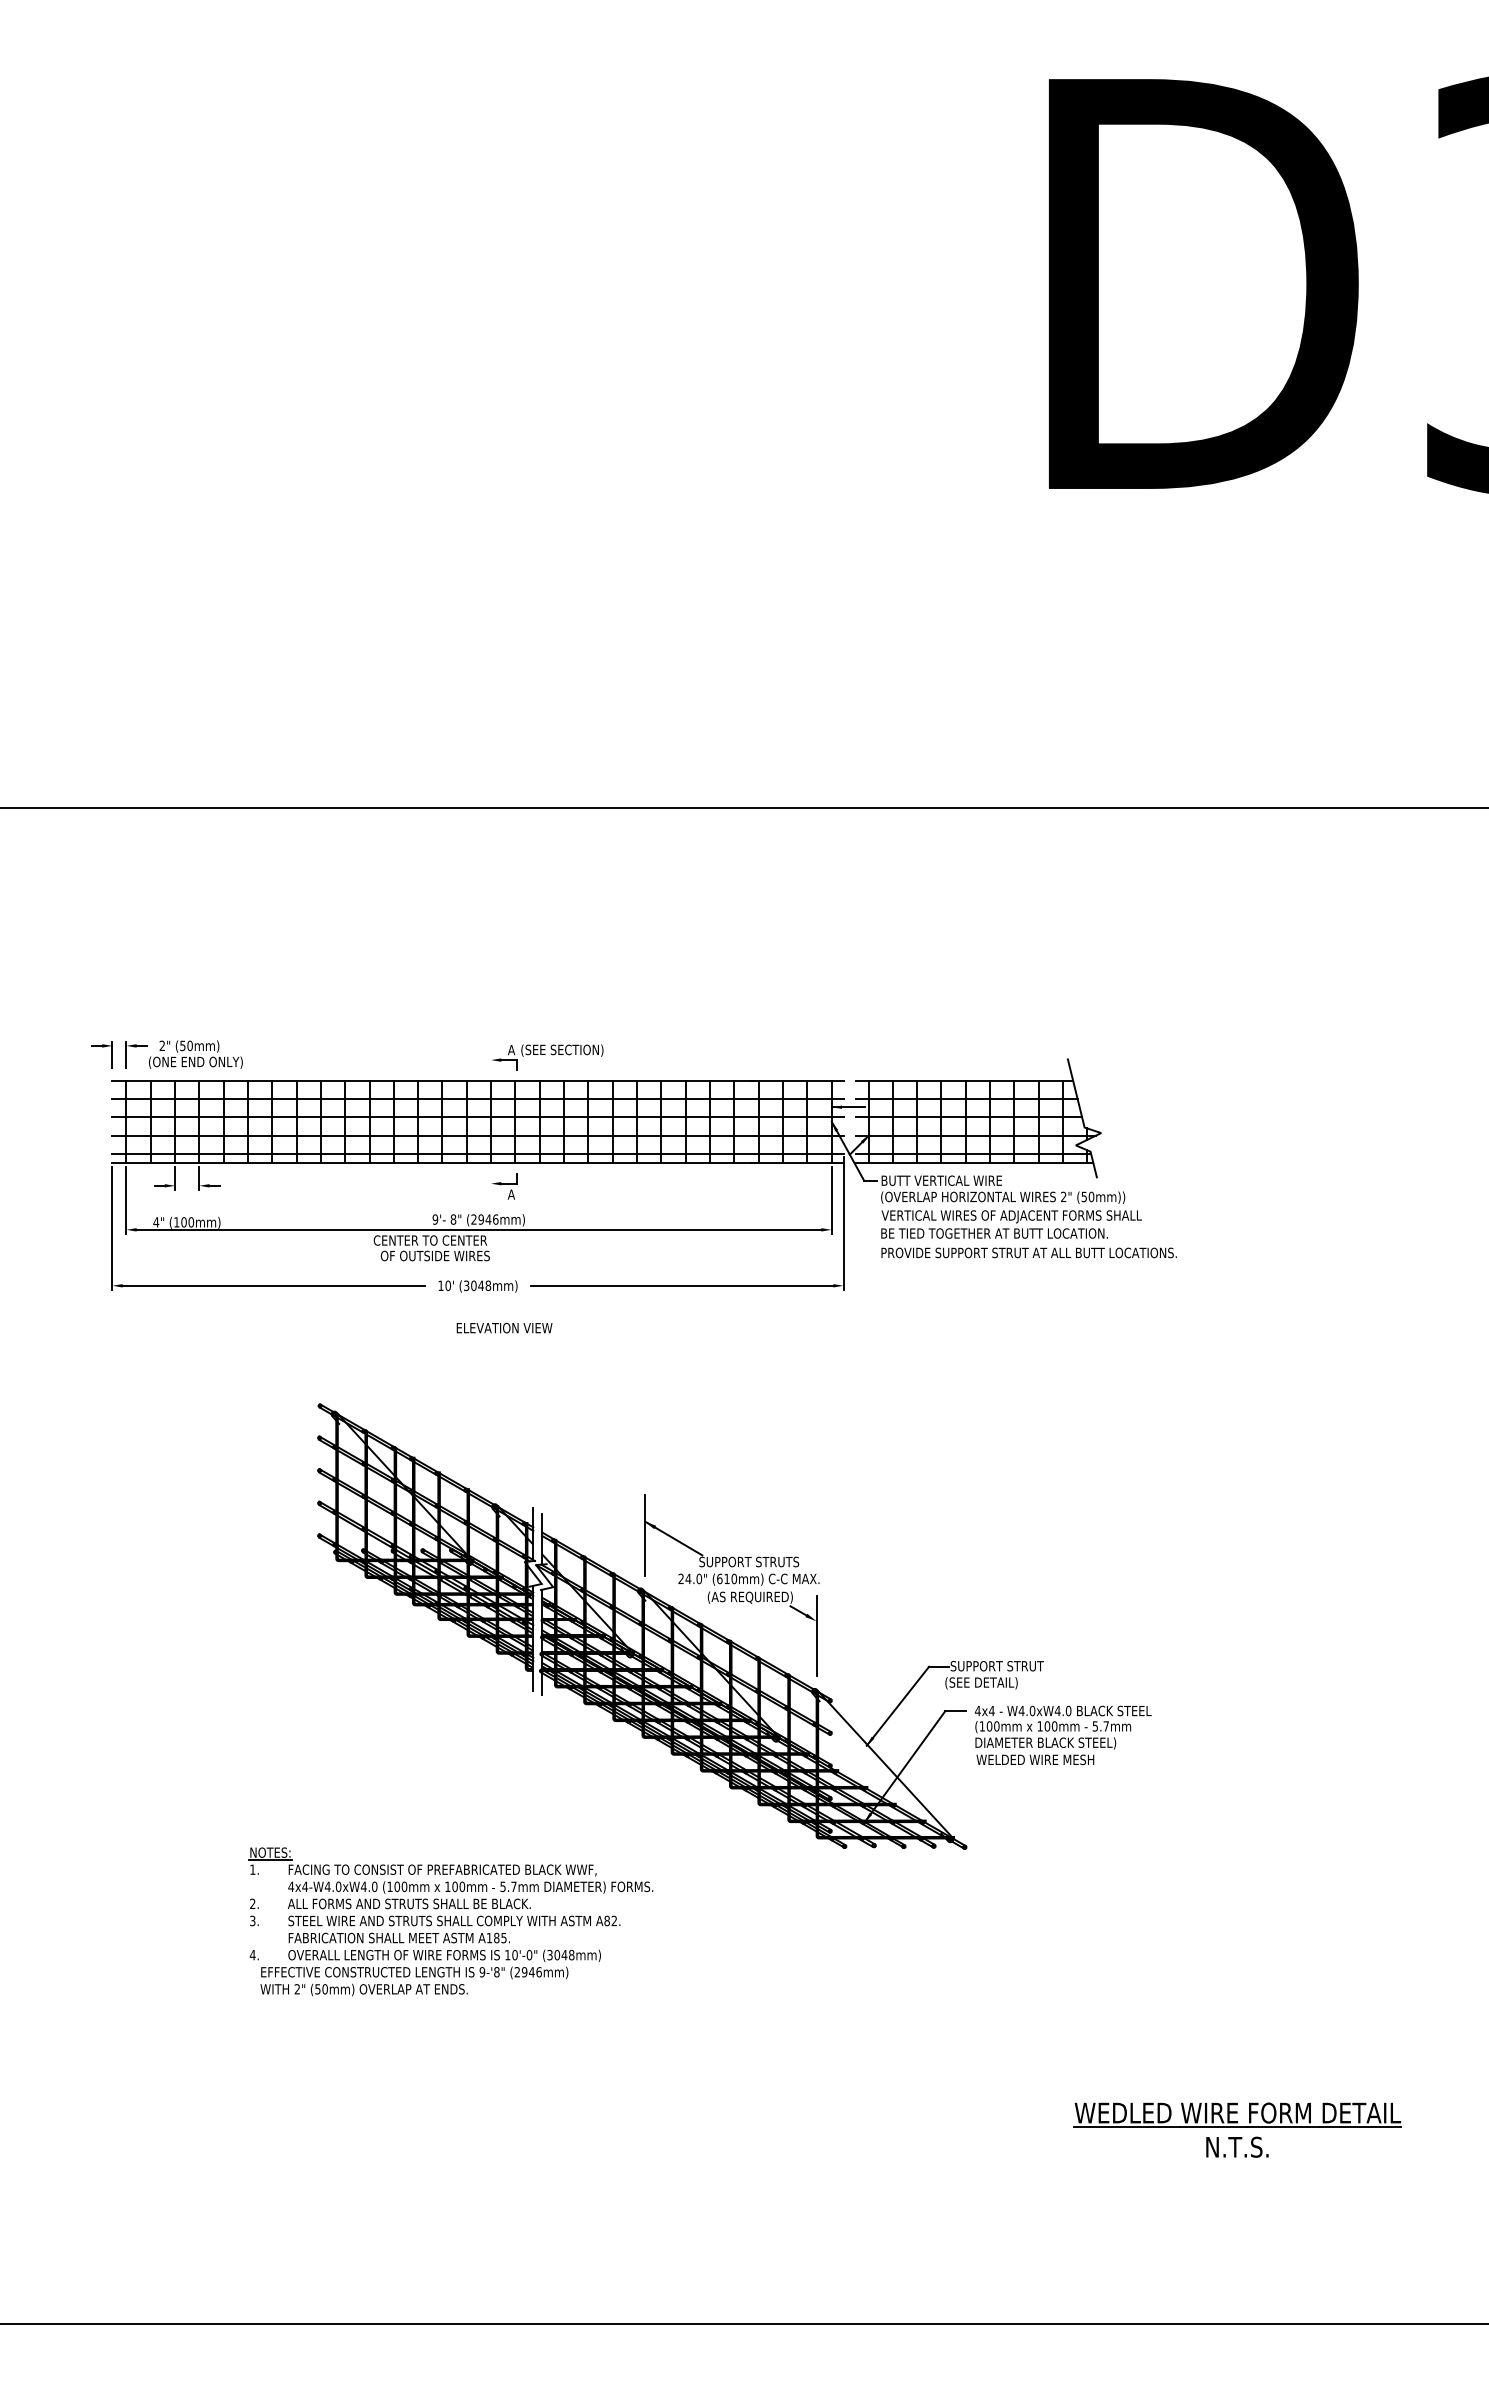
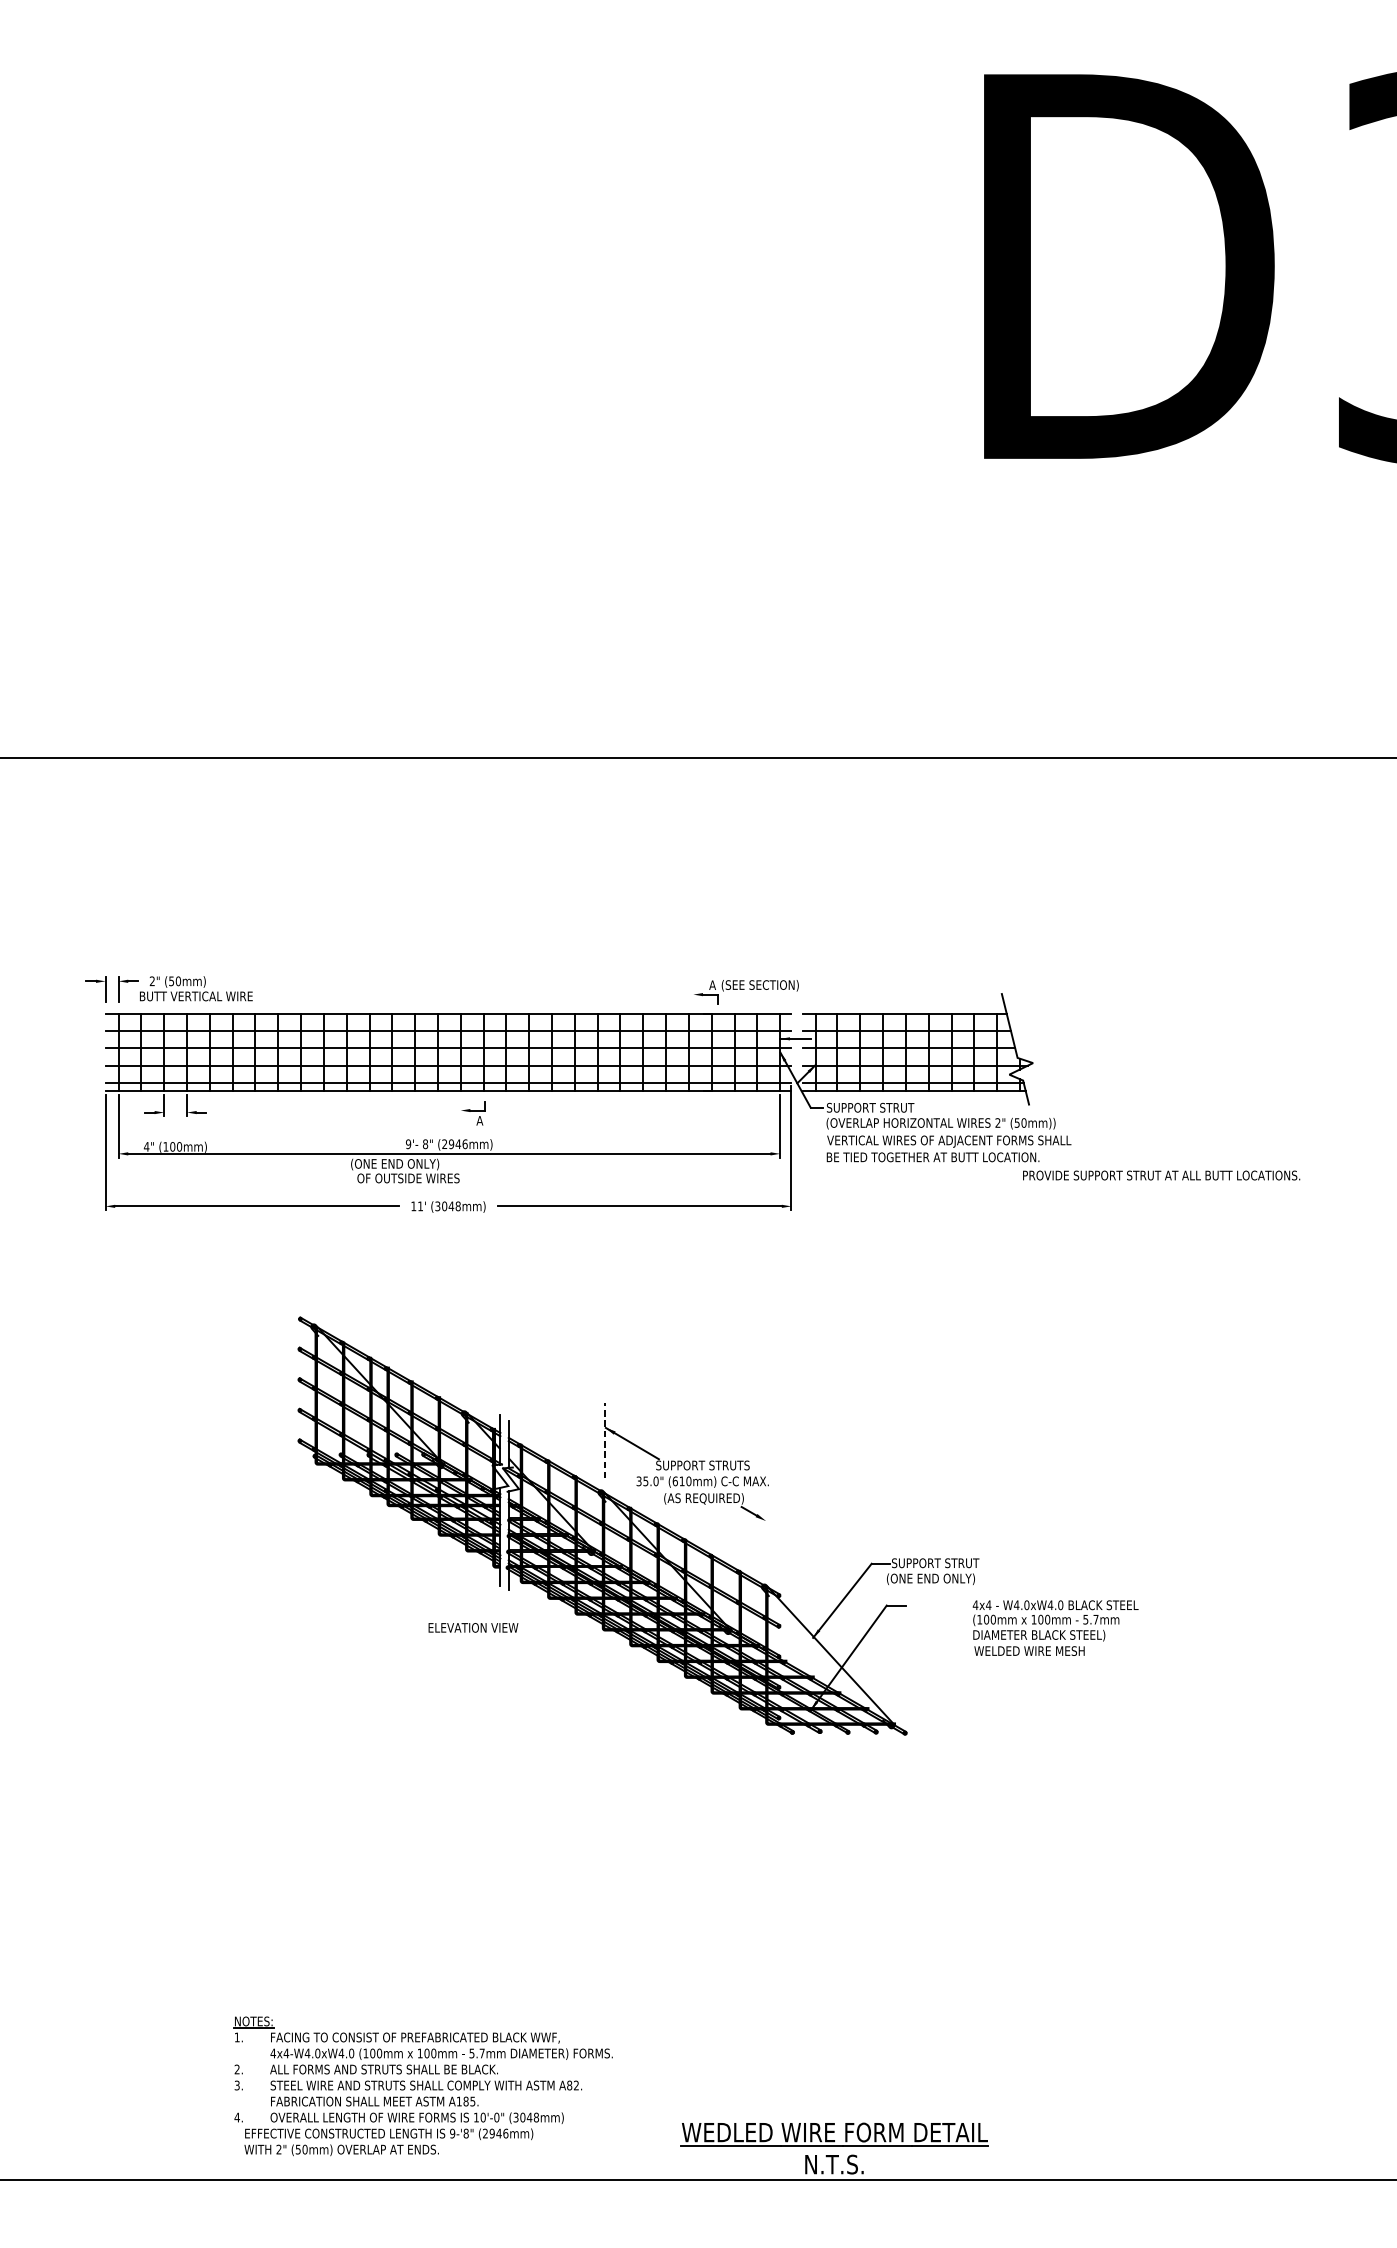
part: (547, 1057) -> (746, 992), moved
text: (209, 1062) -> (196, 996), (ONE END ONLY) -> BUTT VERTICAL WIRE
text: (941, 1180) -> (883, 1107), BUTT VERTICAL WIRE -> SUPPORT STRUT
text: (430, 1241) -> (403, 1164), CENTER TO CENTER -> (ONE END ONLY)
text: (1028, 1252) -> (1160, 1175), moved
text: (448, 1285) -> (420, 1206), 10' -> 11'
text: (504, 1327) -> (473, 1627), moved
line: (645, 1535) -> (605, 1440), solid -> dashed
text: (684, 1578) -> (642, 1480), 24.0" -> 35.0"
line: (816, 1635) -> (766, 1534), removed
text: (994, 1683) -> (933, 1579), (SEE DETAIL) -> (ONE END ONLY)
text: (1063, 1735) -> (1055, 1628), moved
part: (450, 1921) -> (422, 2086), moved
part: (1237, 2129) -> (834, 2147), moved

